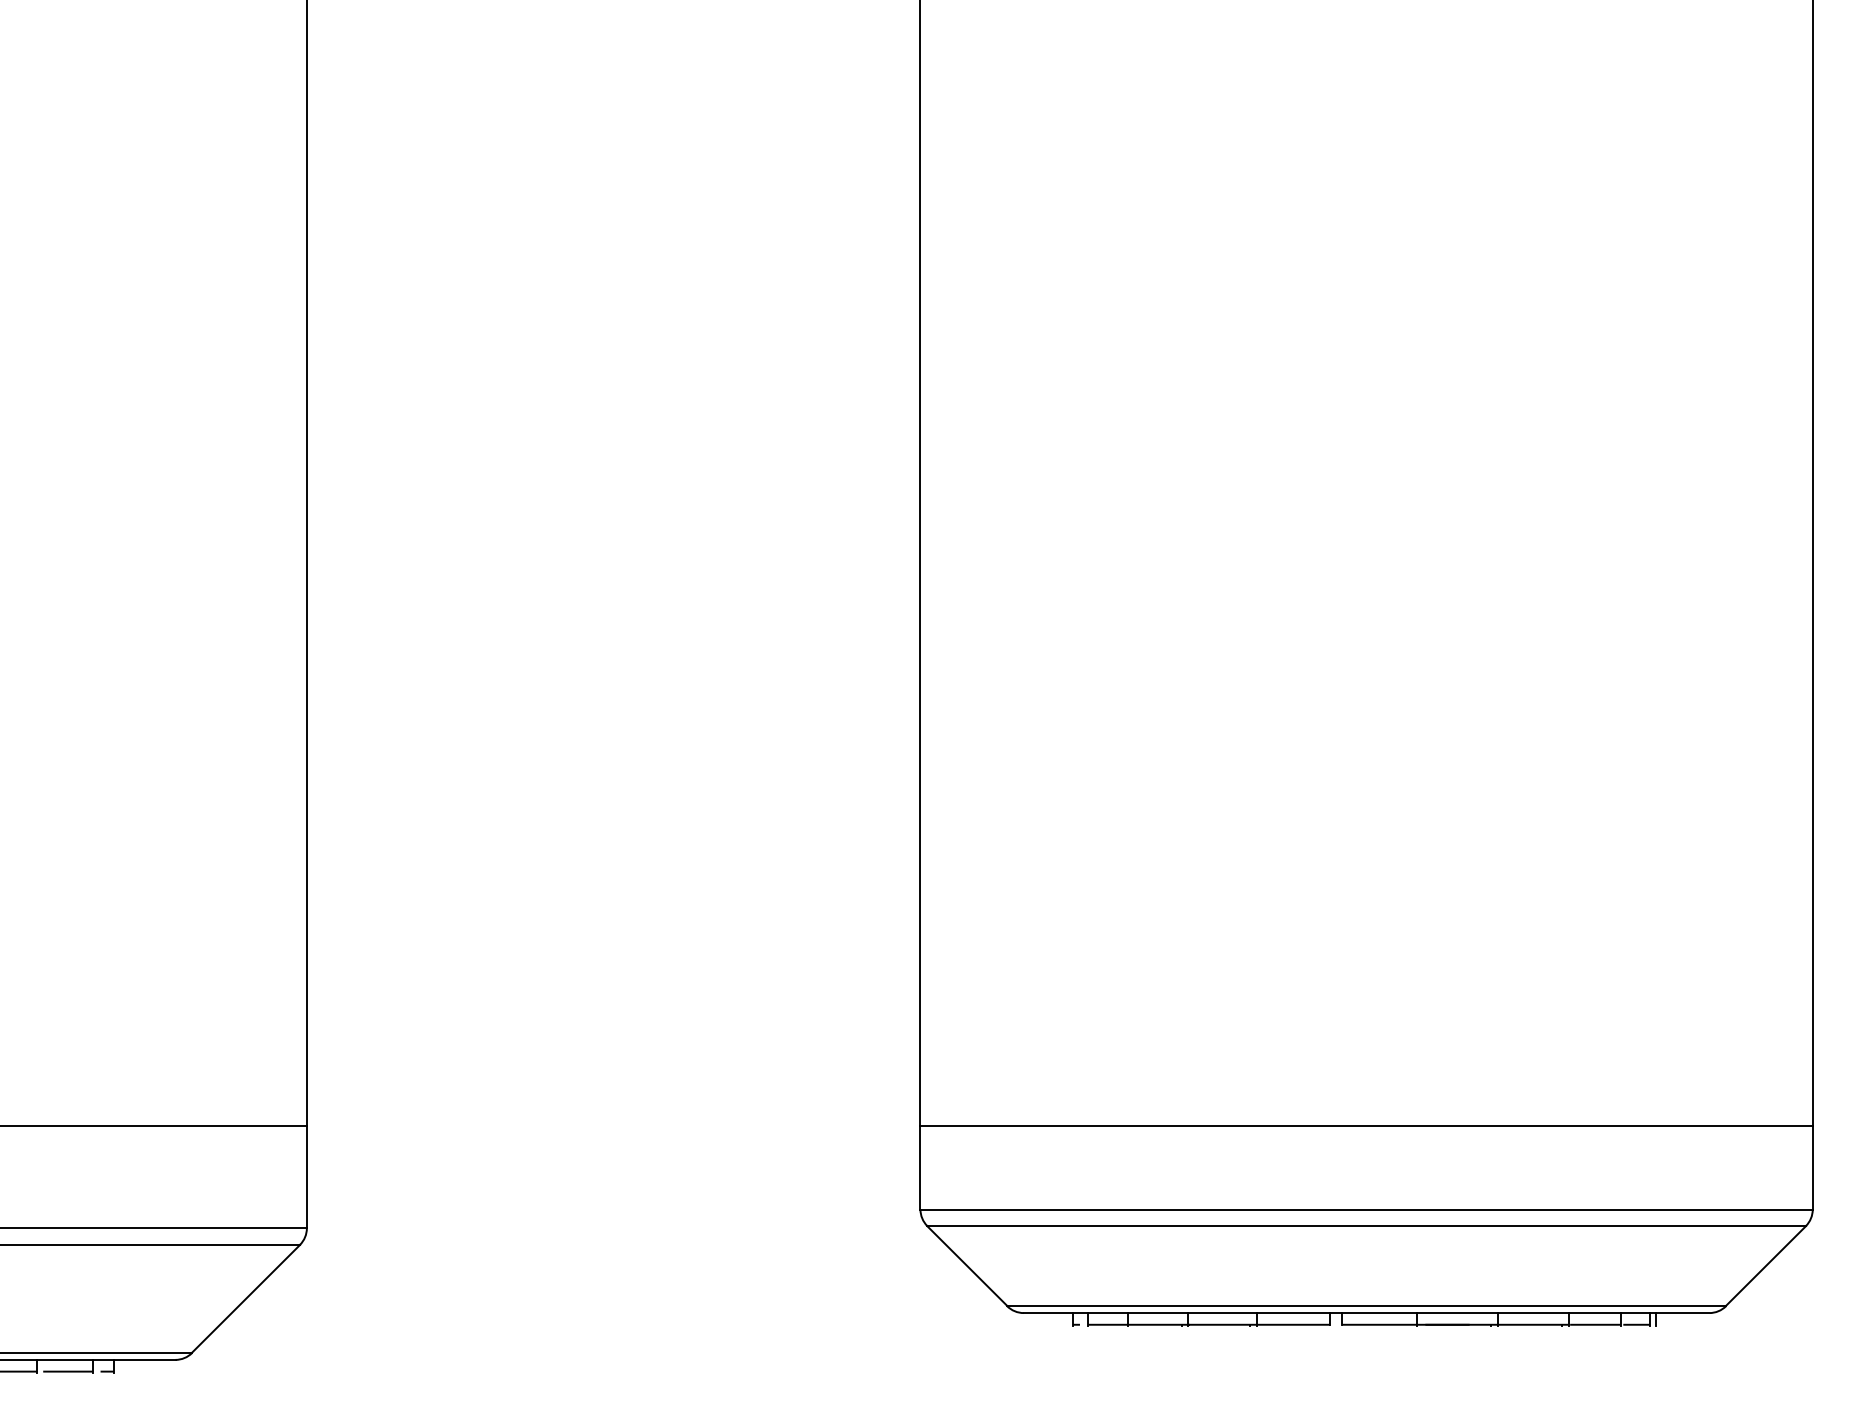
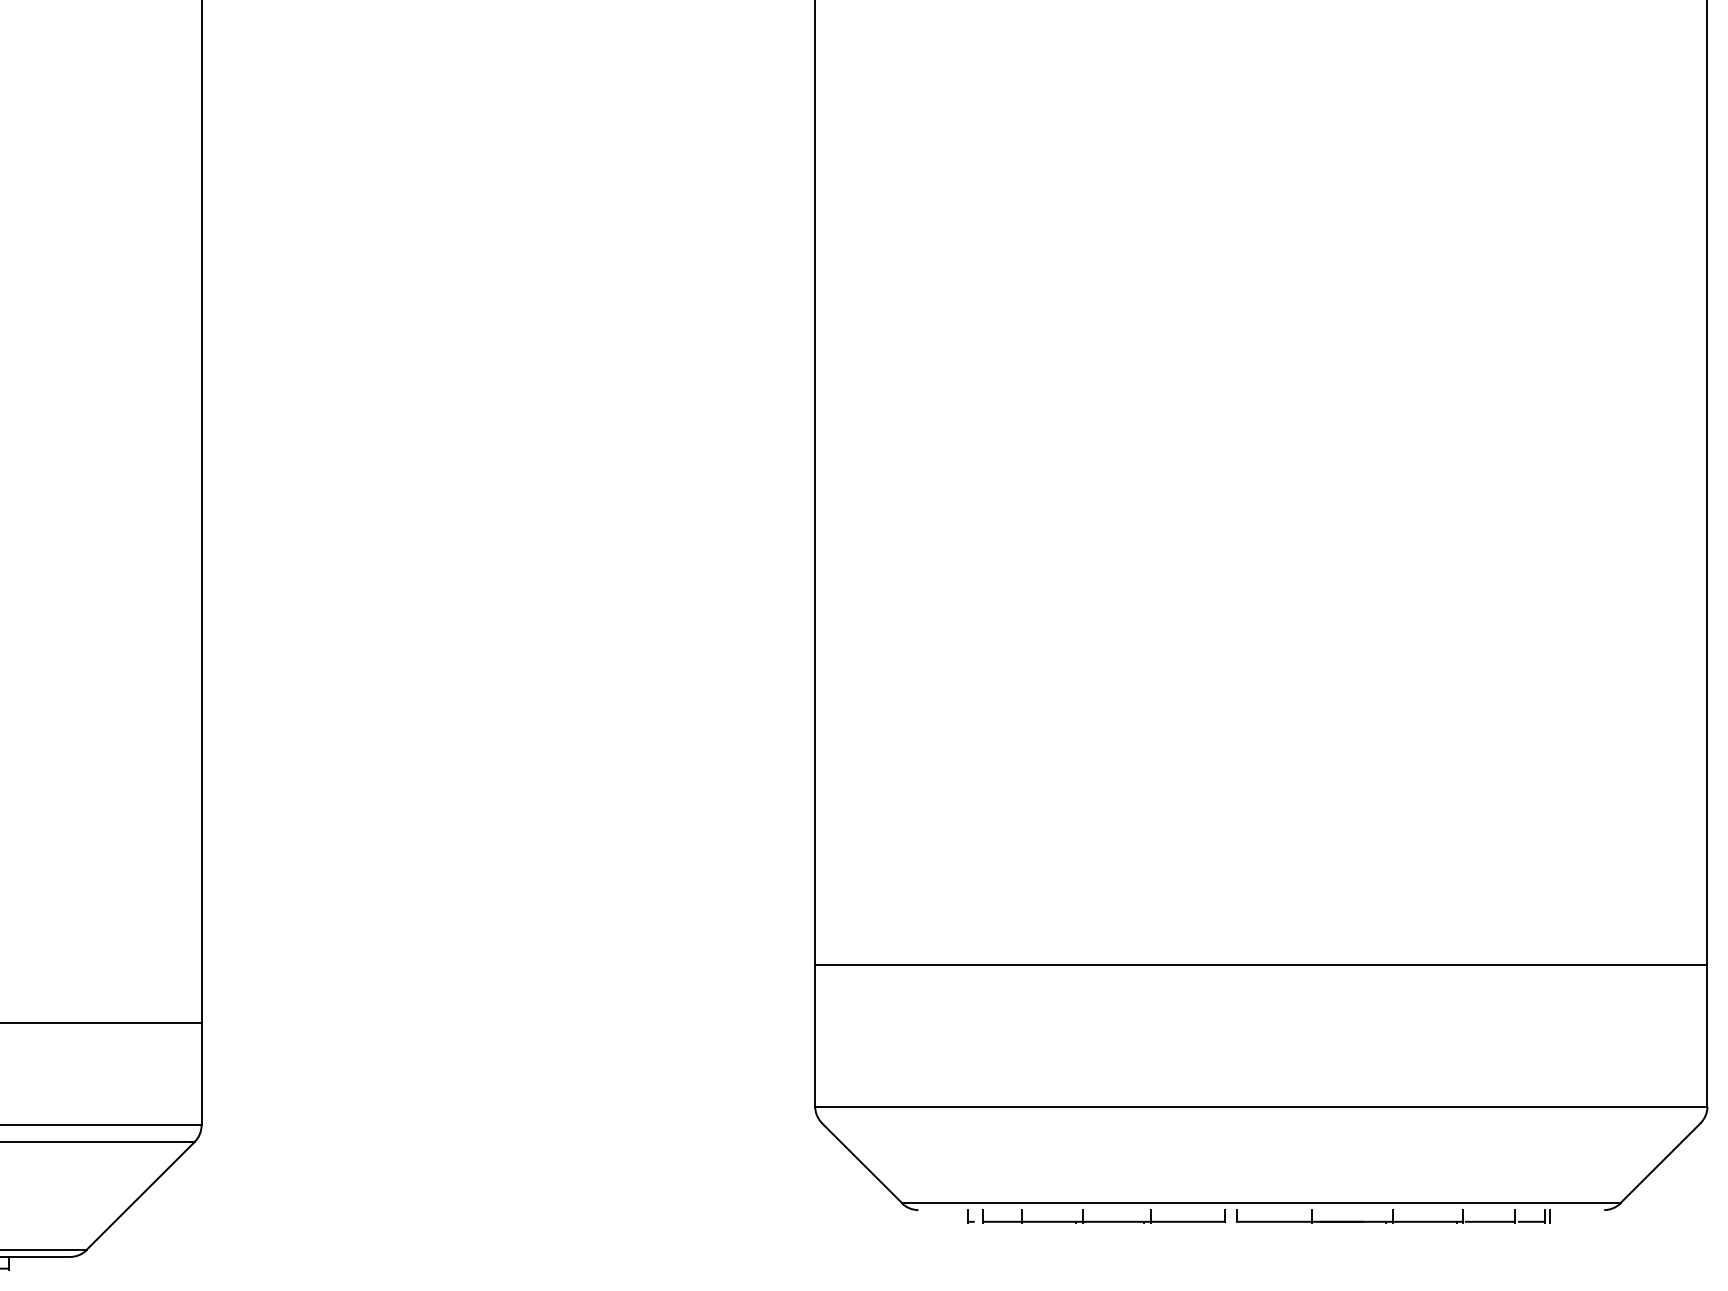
line: (1366, 1125) -> (1261, 964), moved
line: (1366, 1226) -> (1261, 1123), removed
line: (1366, 1313) -> (1261, 1210), removed

